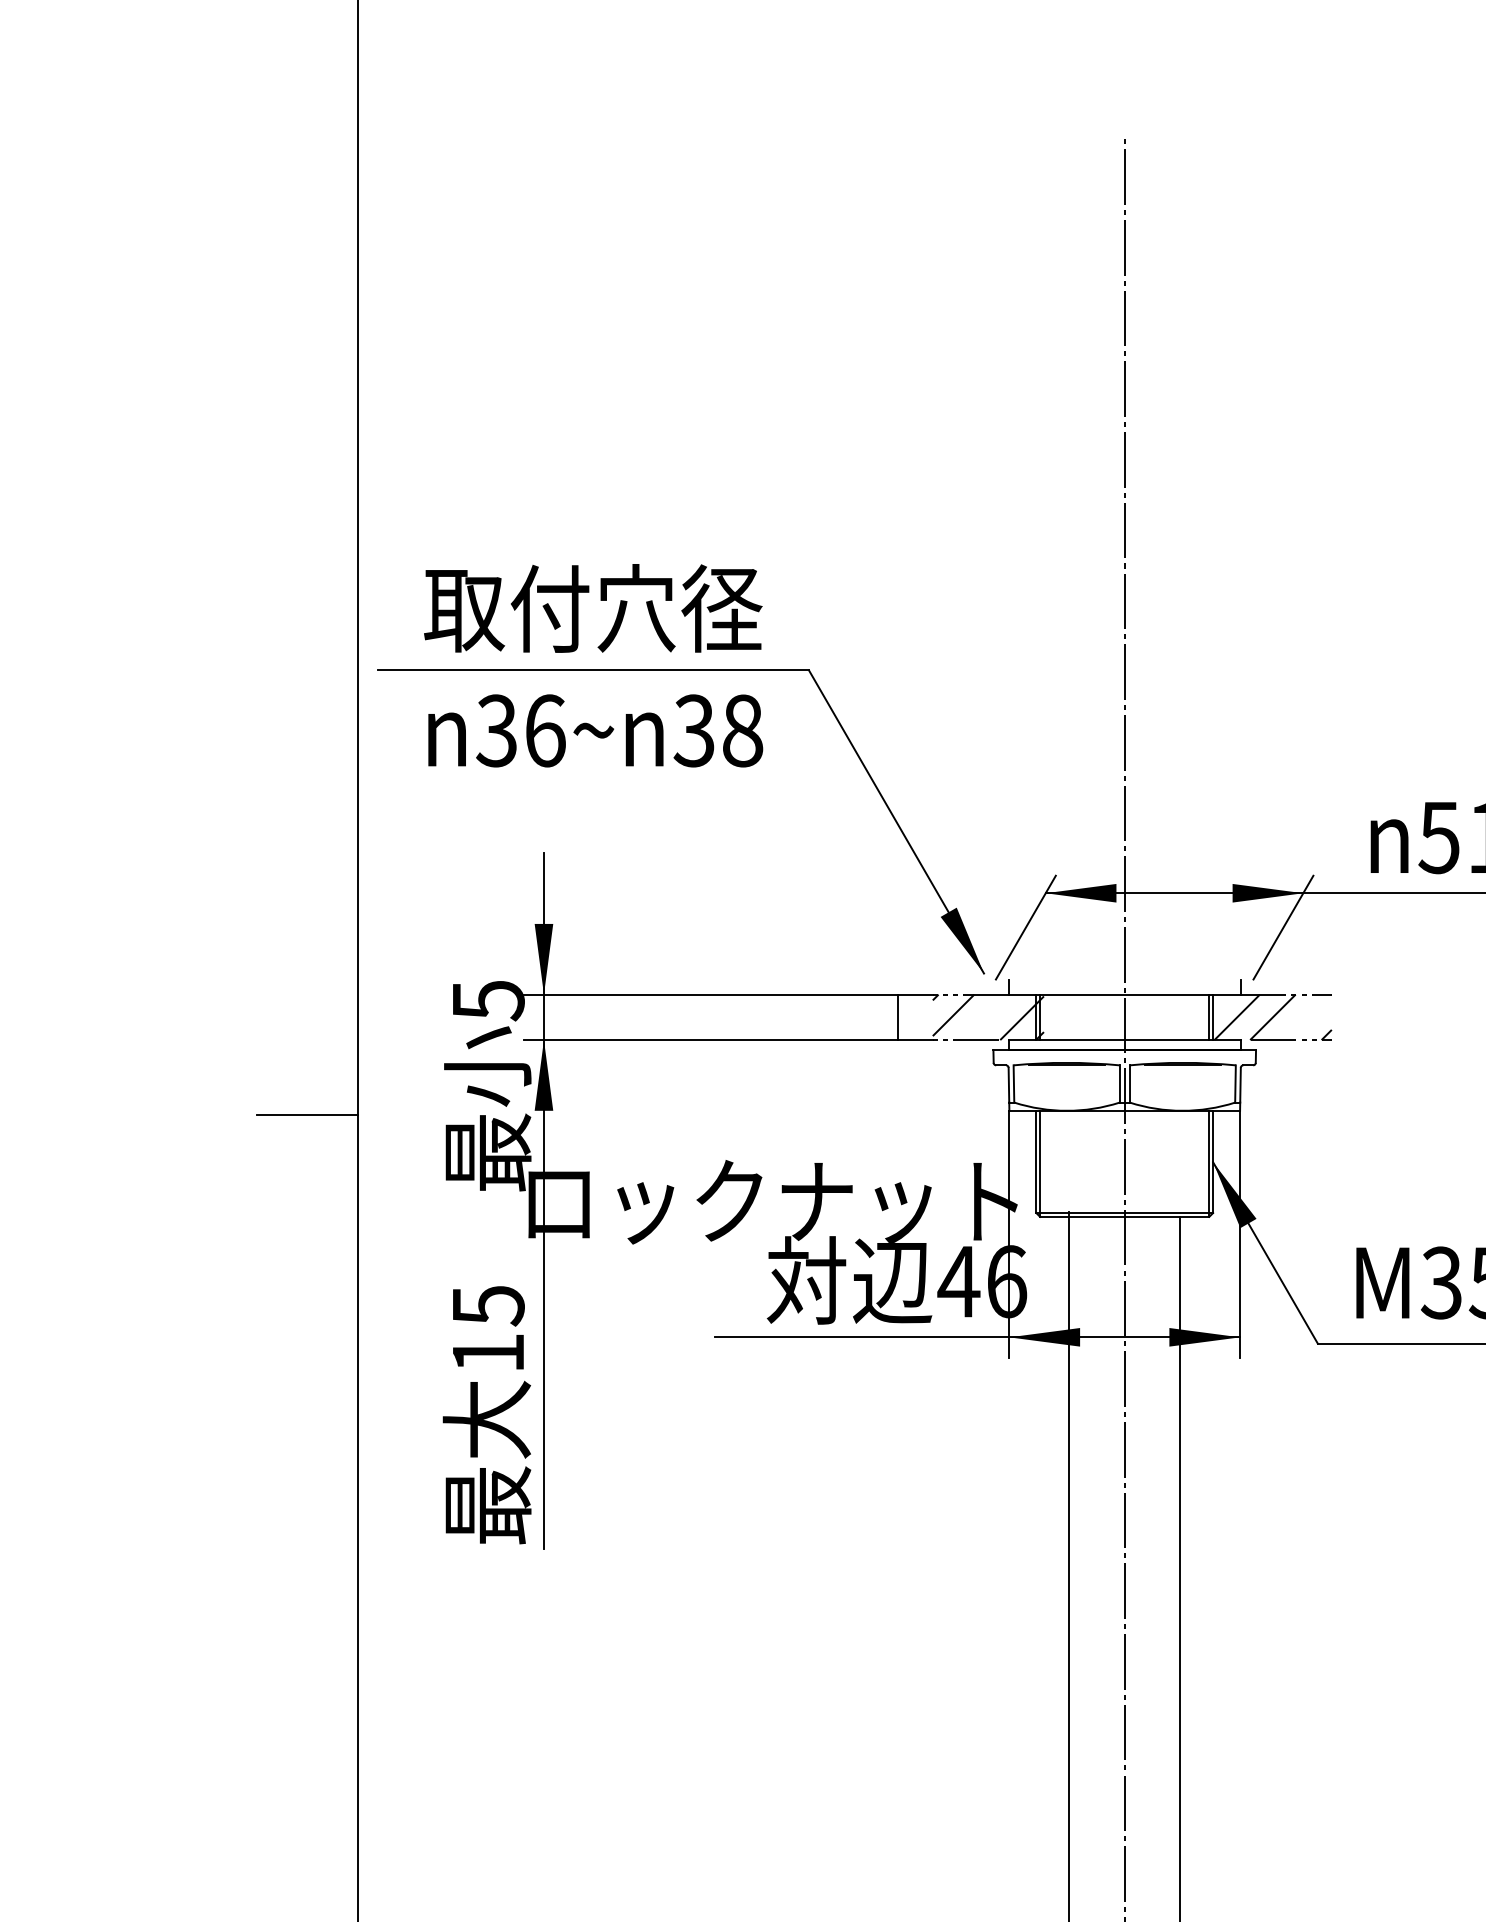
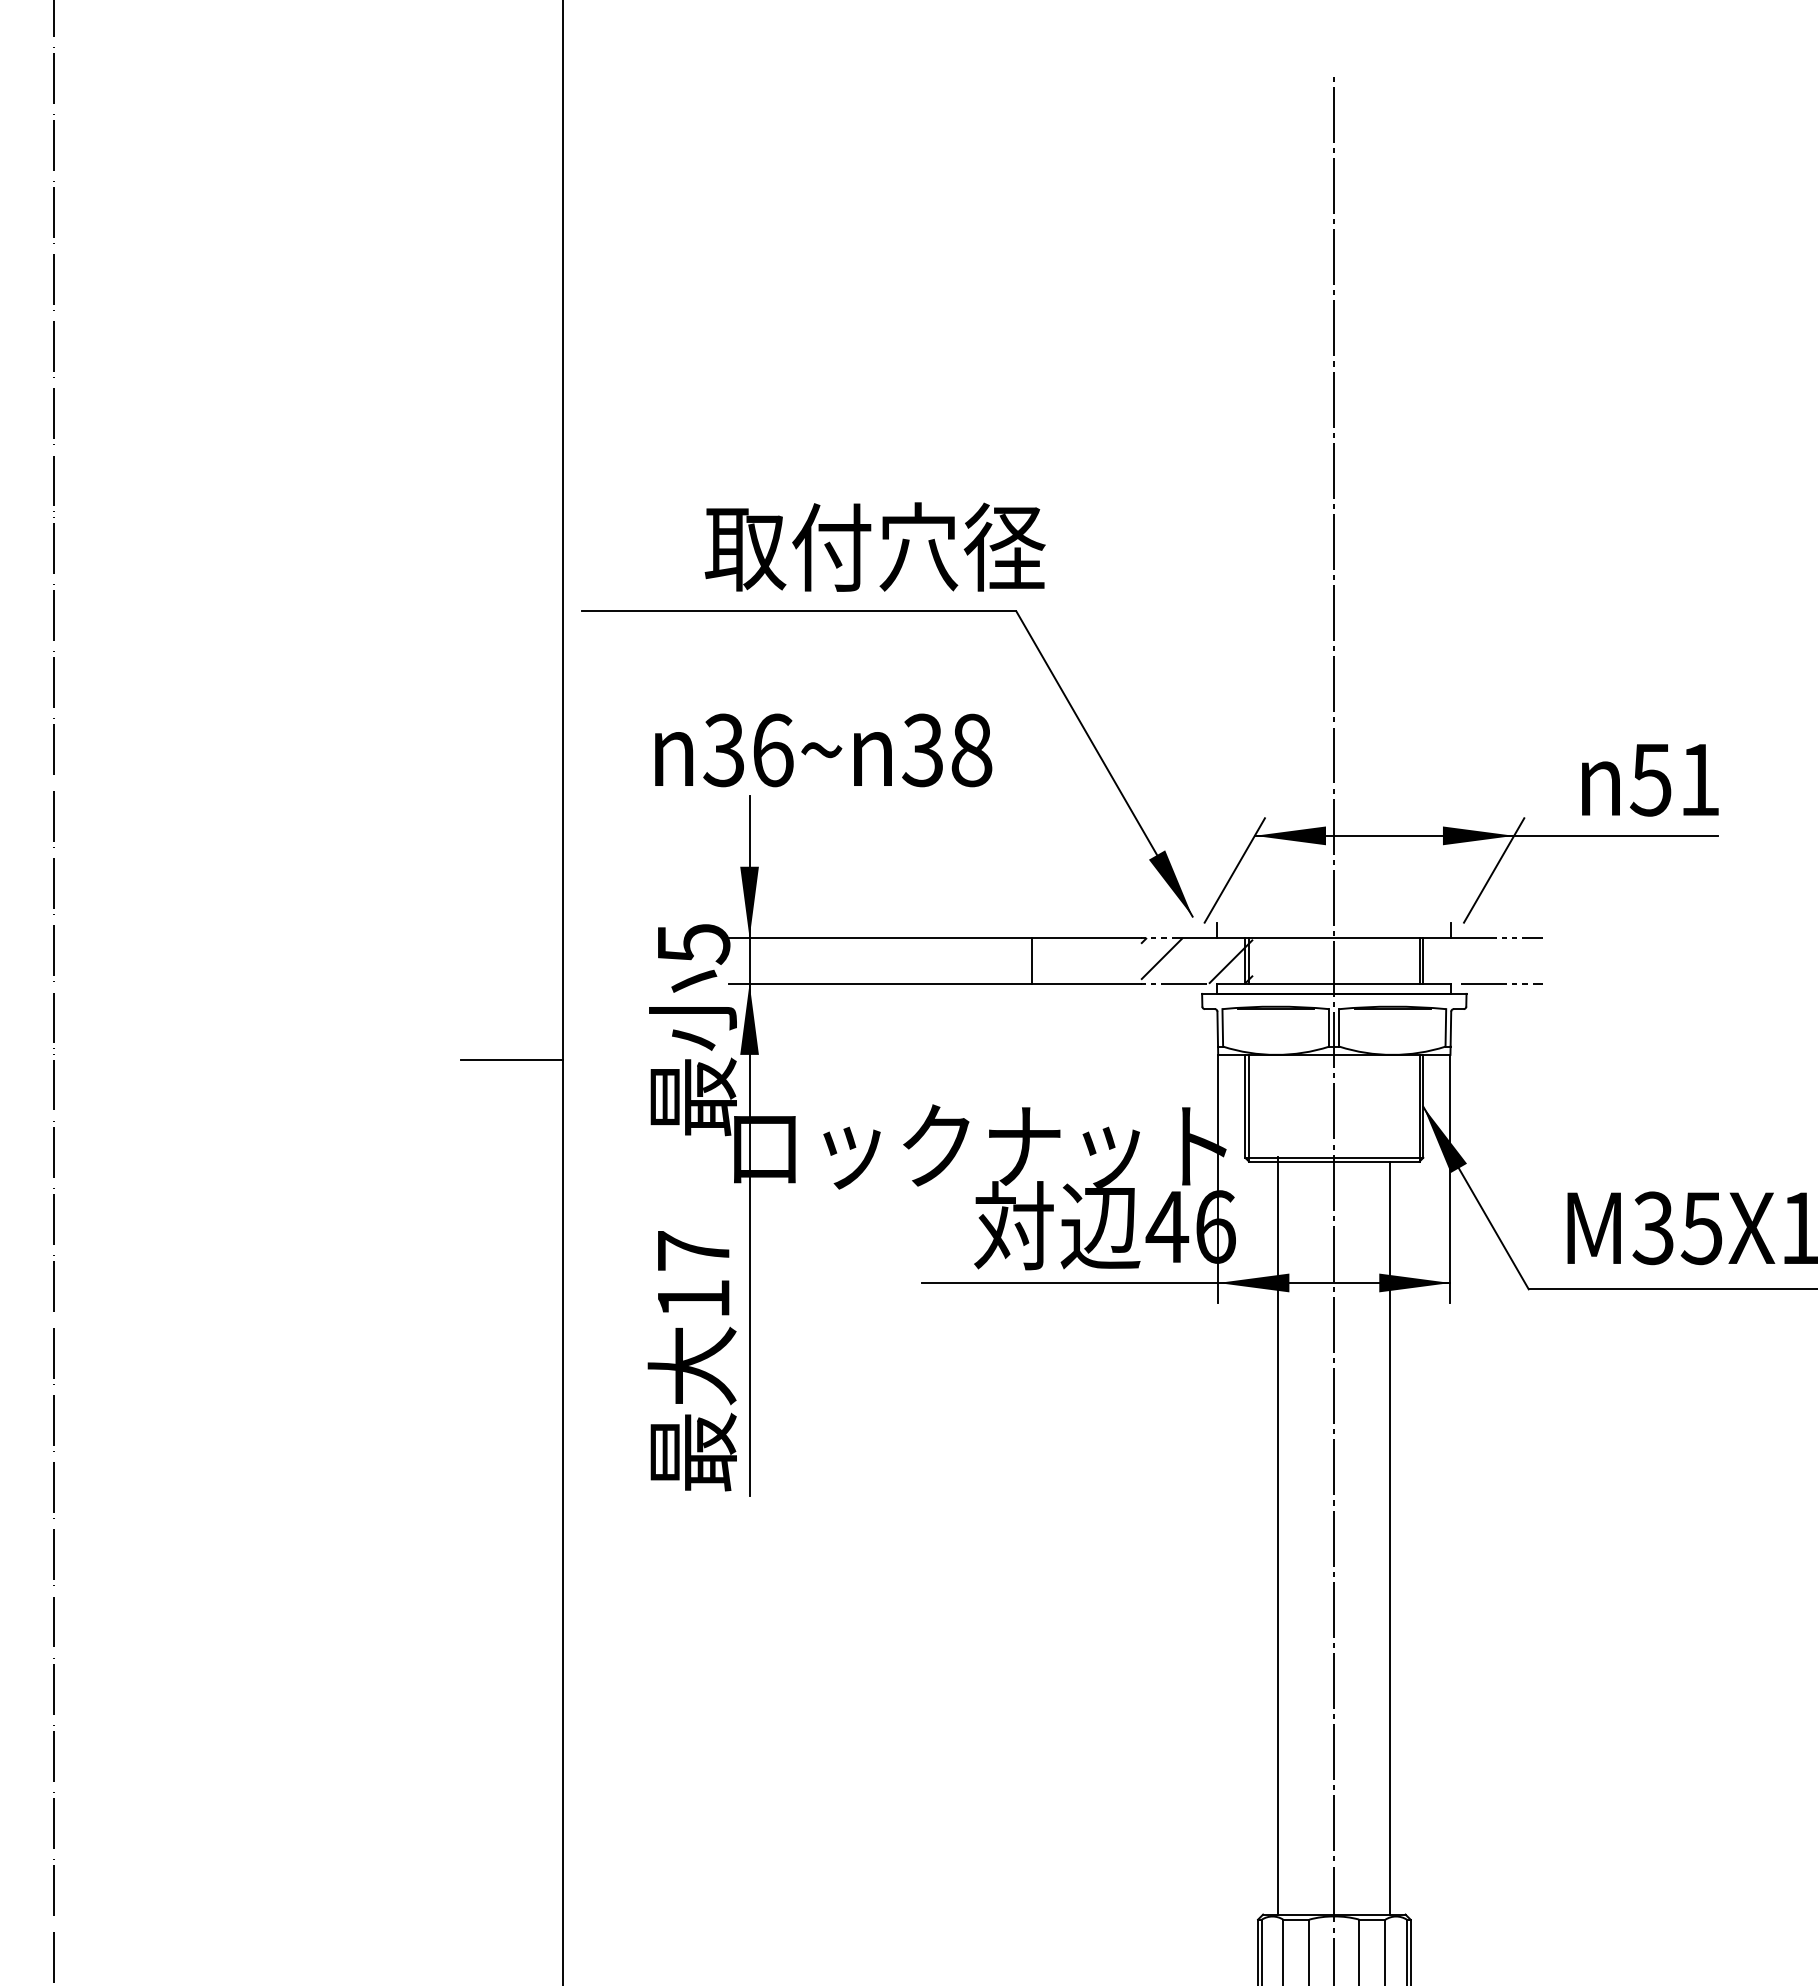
text: (592, 607) -> (874, 546), moved
text: (595, 731) -> (823, 750), moved
line: (897, 1017) -> (1031, 960), moved
hatch: (1272, 1017) -> (1483, 960), removed
text: (489, 1306) -> (694, 1251), 15 -> 17

